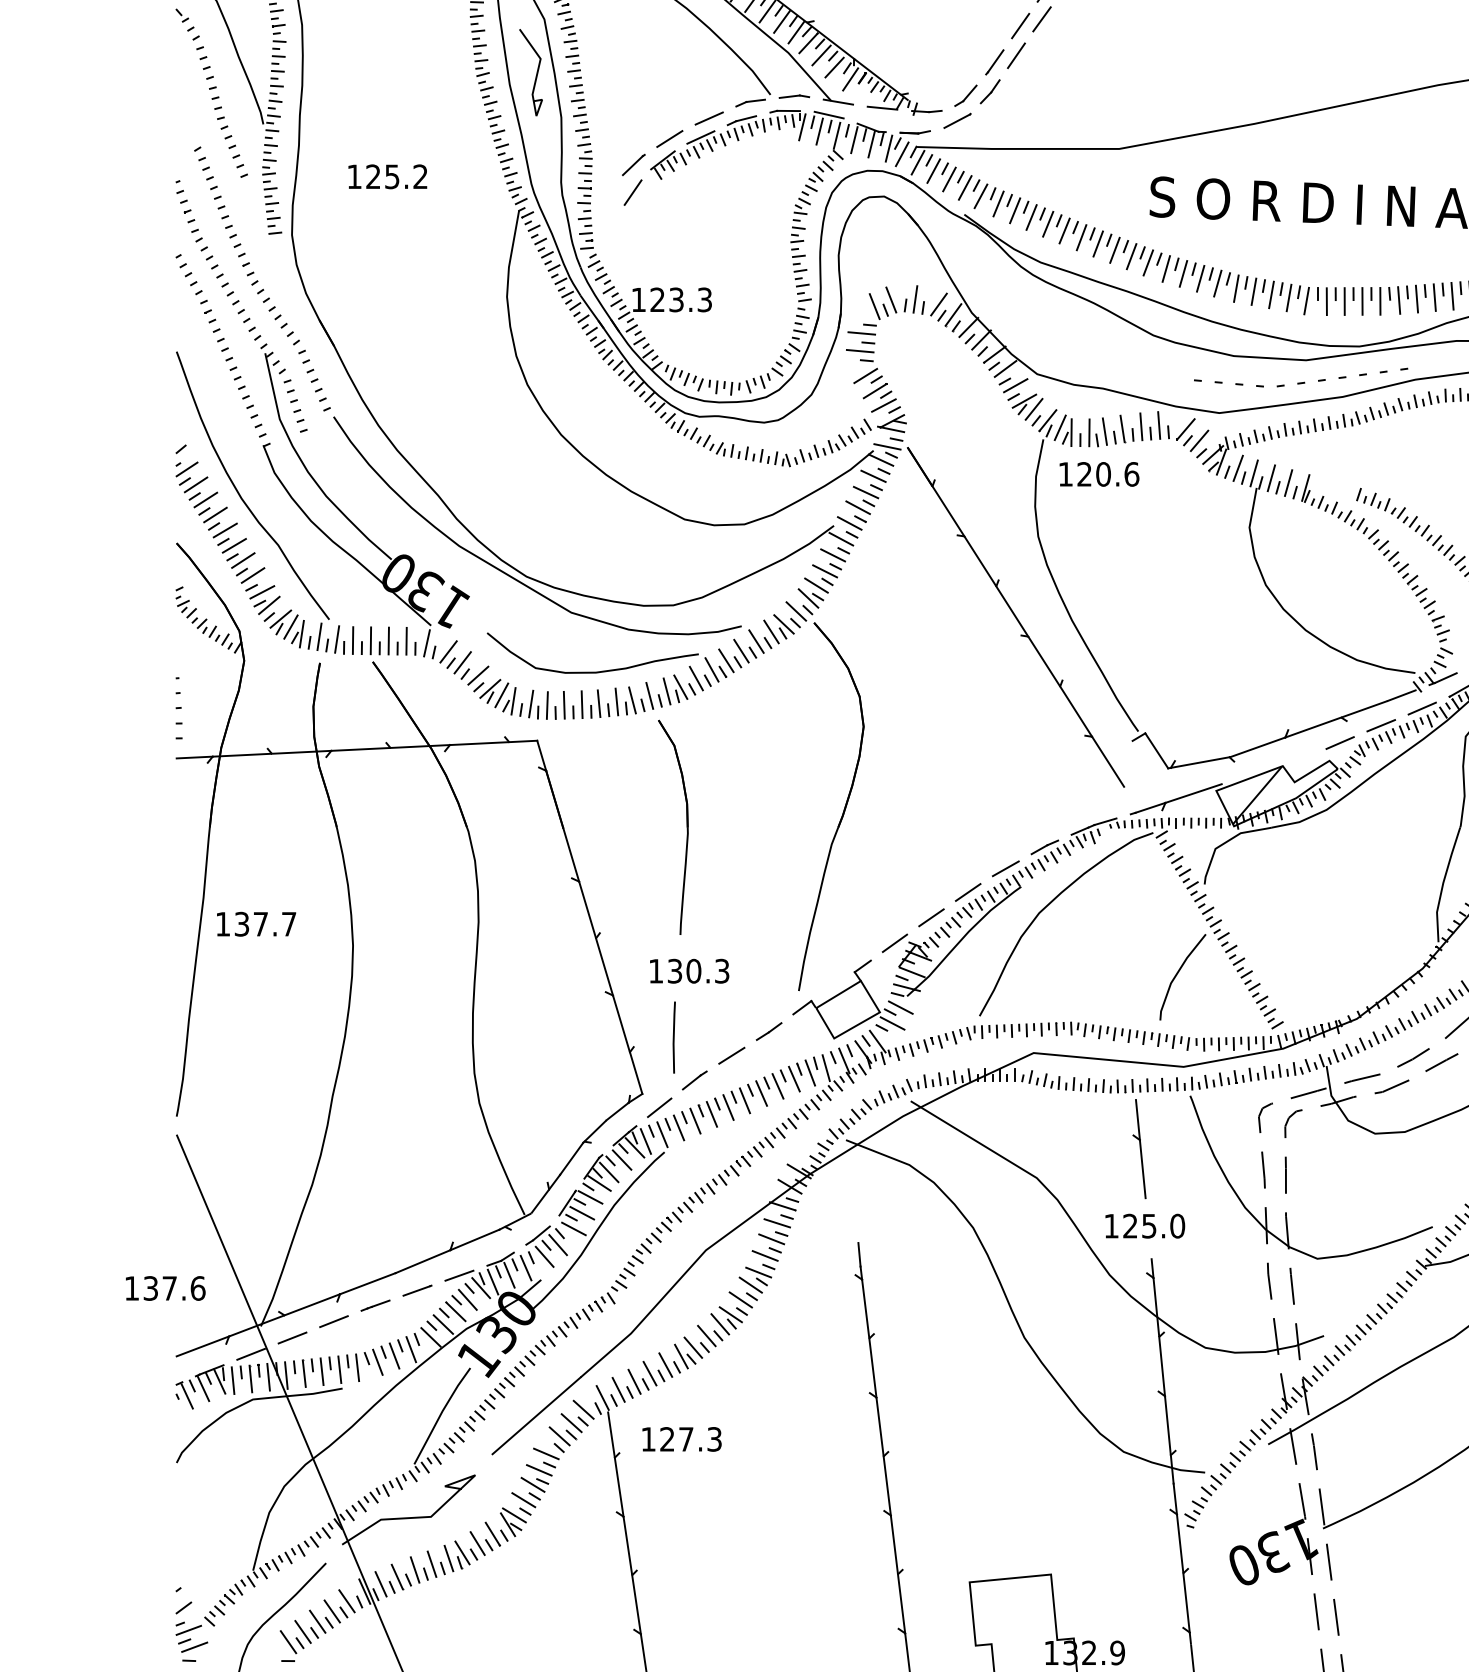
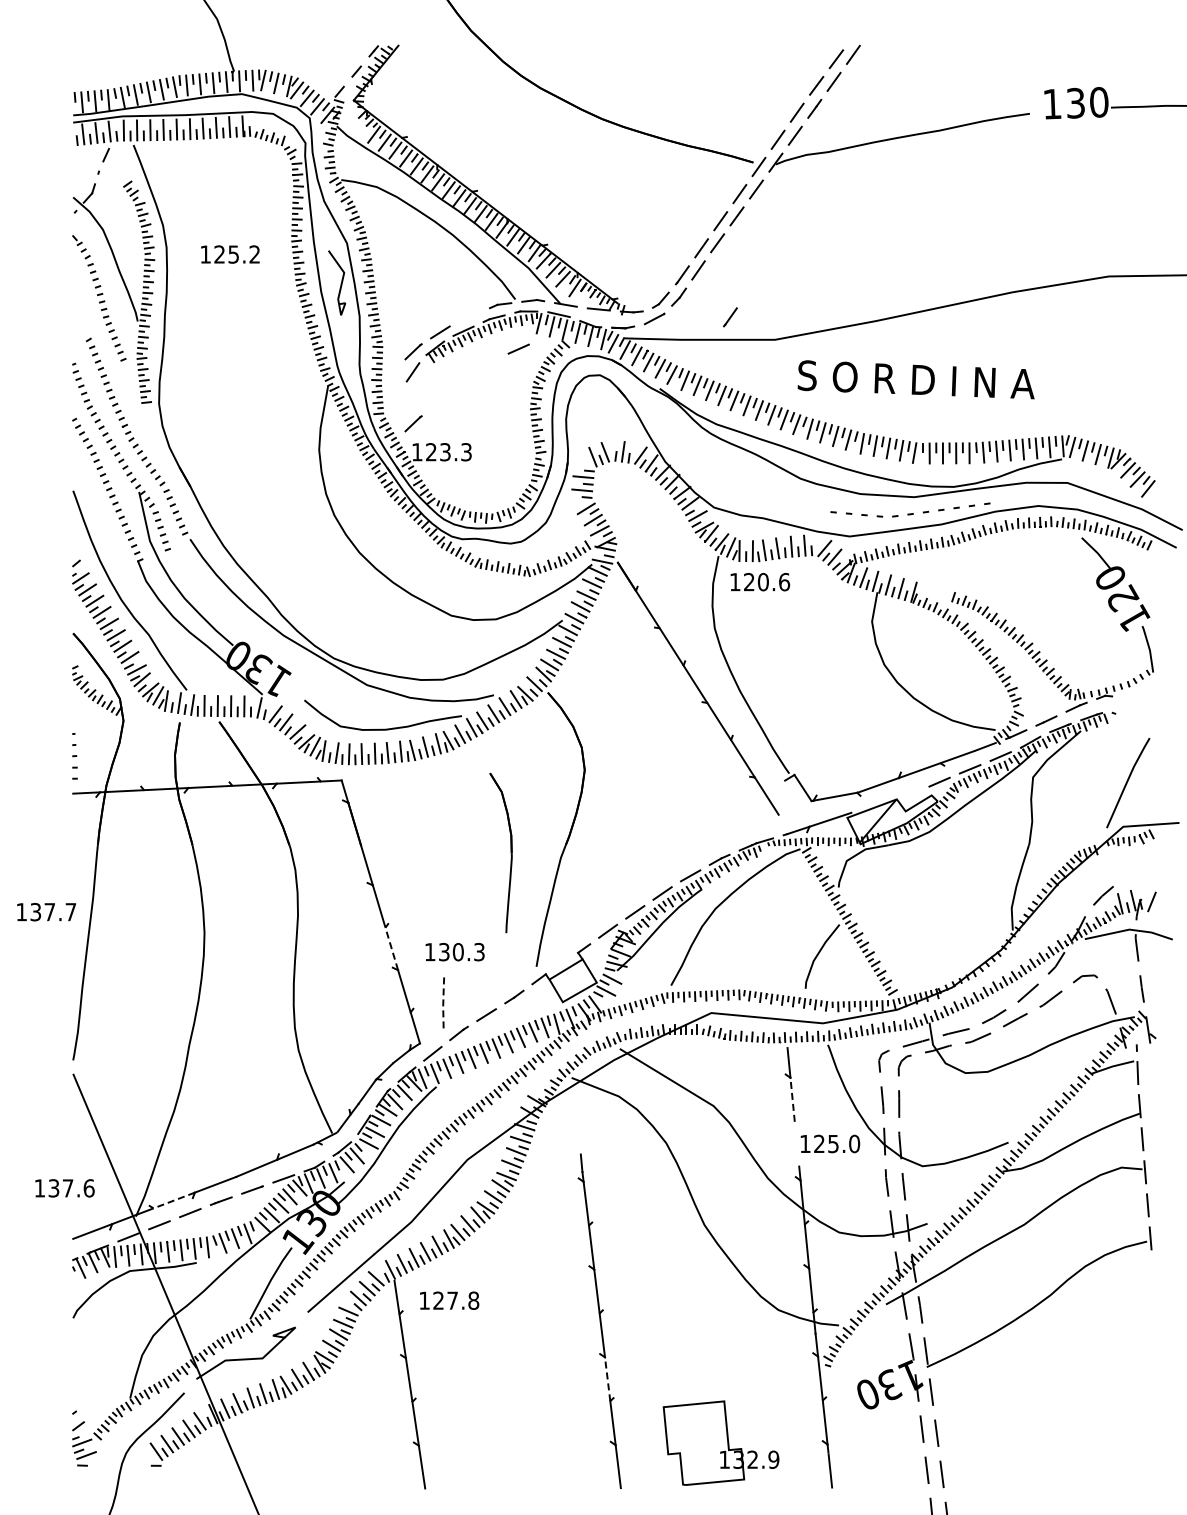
line: (708, 117) -> (518, 348), moved
line: (1058, 118) -> (729, 317), added
text: (387, 176) -> (230, 254), moved
line: (633, 261) -> (413, 423), added
part: (686, 826) -> (510, 852), moved
text: (256, 924) -> (46, 912), moved
line: (604, 966) -> (391, 948), solid -> dashed
line: (673, 1037) -> (443, 1001), solid -> dashed
line: (1142, 1167) -> (792, 1098), solid -> dashed
text: (1145, 1225) -> (830, 1143), moved
line: (311, 1304) -> (173, 1200), solid -> dashed
text: (714, 1439) -> (473, 1300), 127.3 -> 127.8
line: (894, 1543) -> (607, 1378), solid -> dashed

